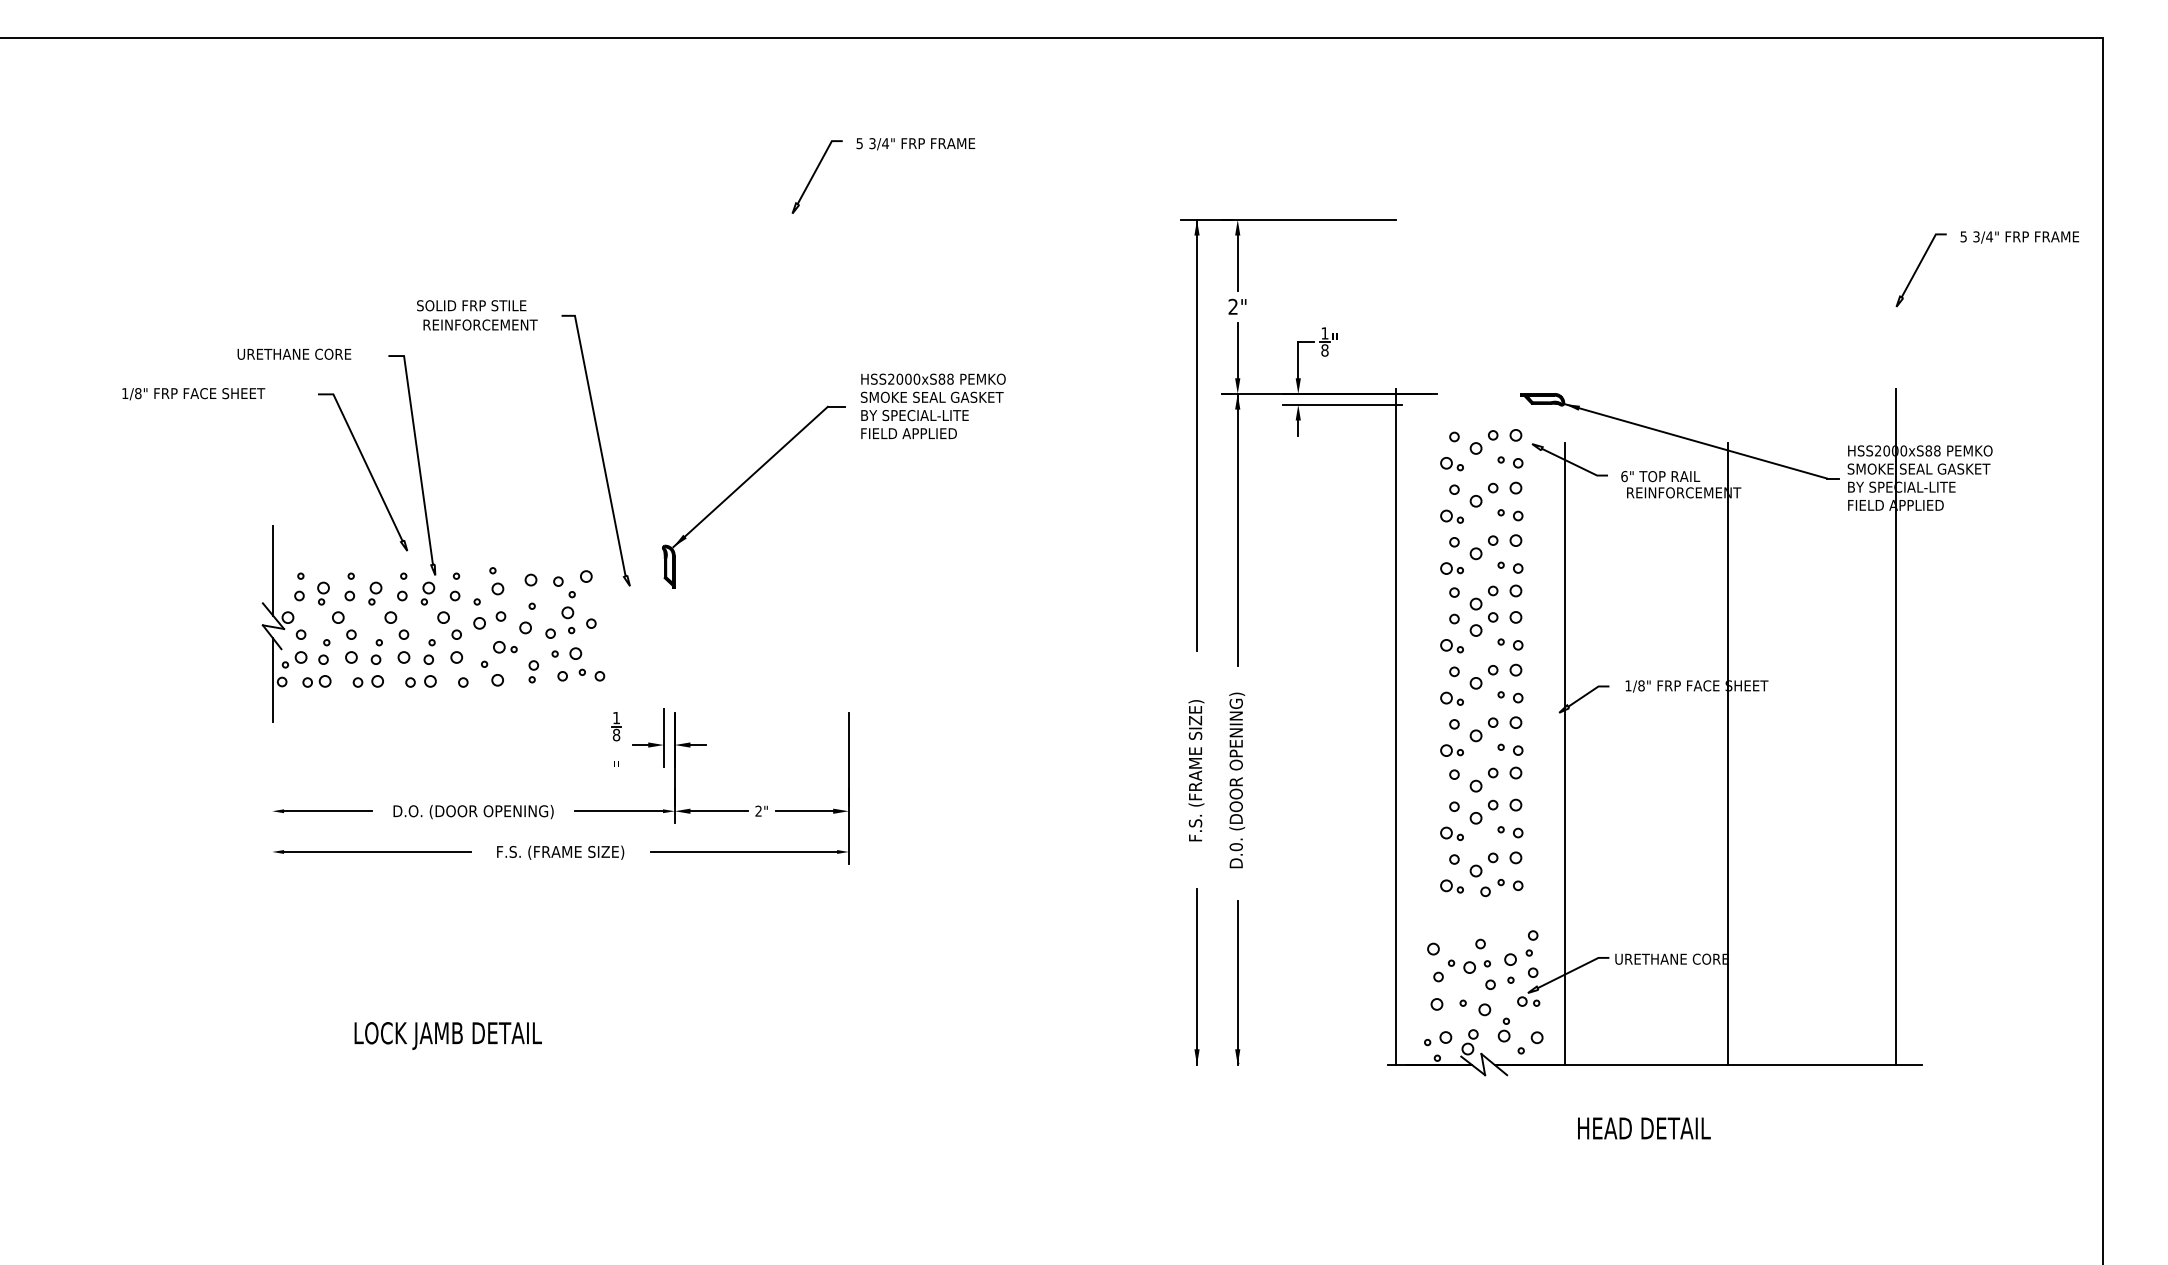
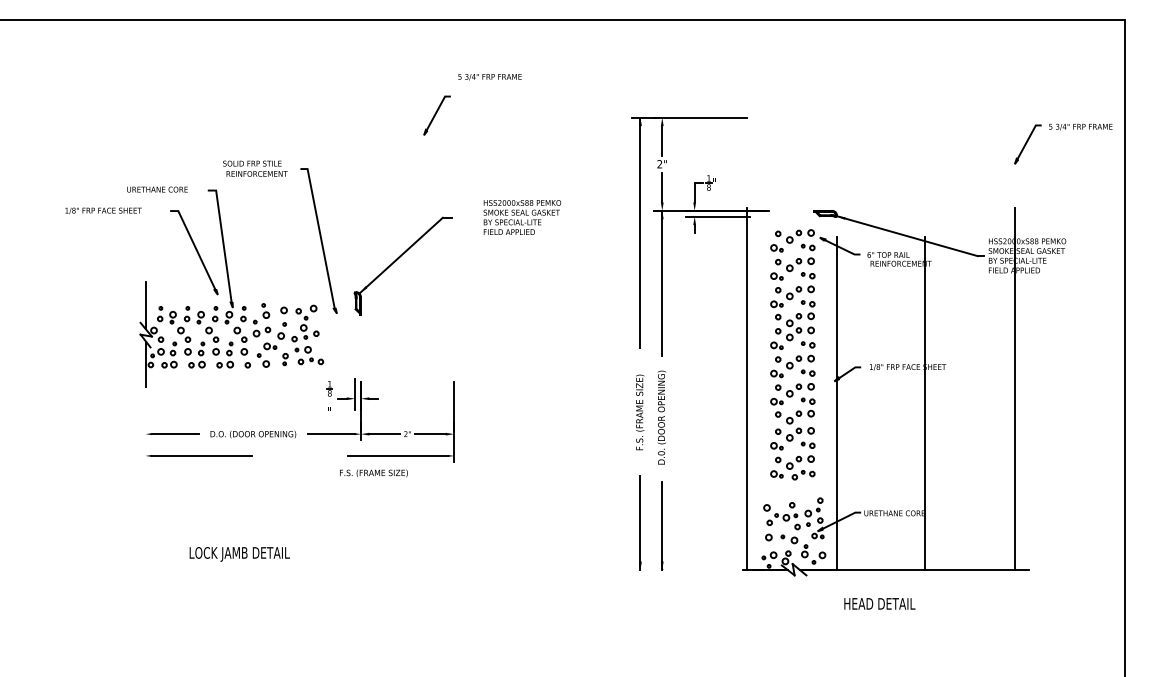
part: (815, 176) -> (436, 115), moved
text: (931, 406) -> (521, 217), moved
text: (559, 853) -> (373, 473), moved

